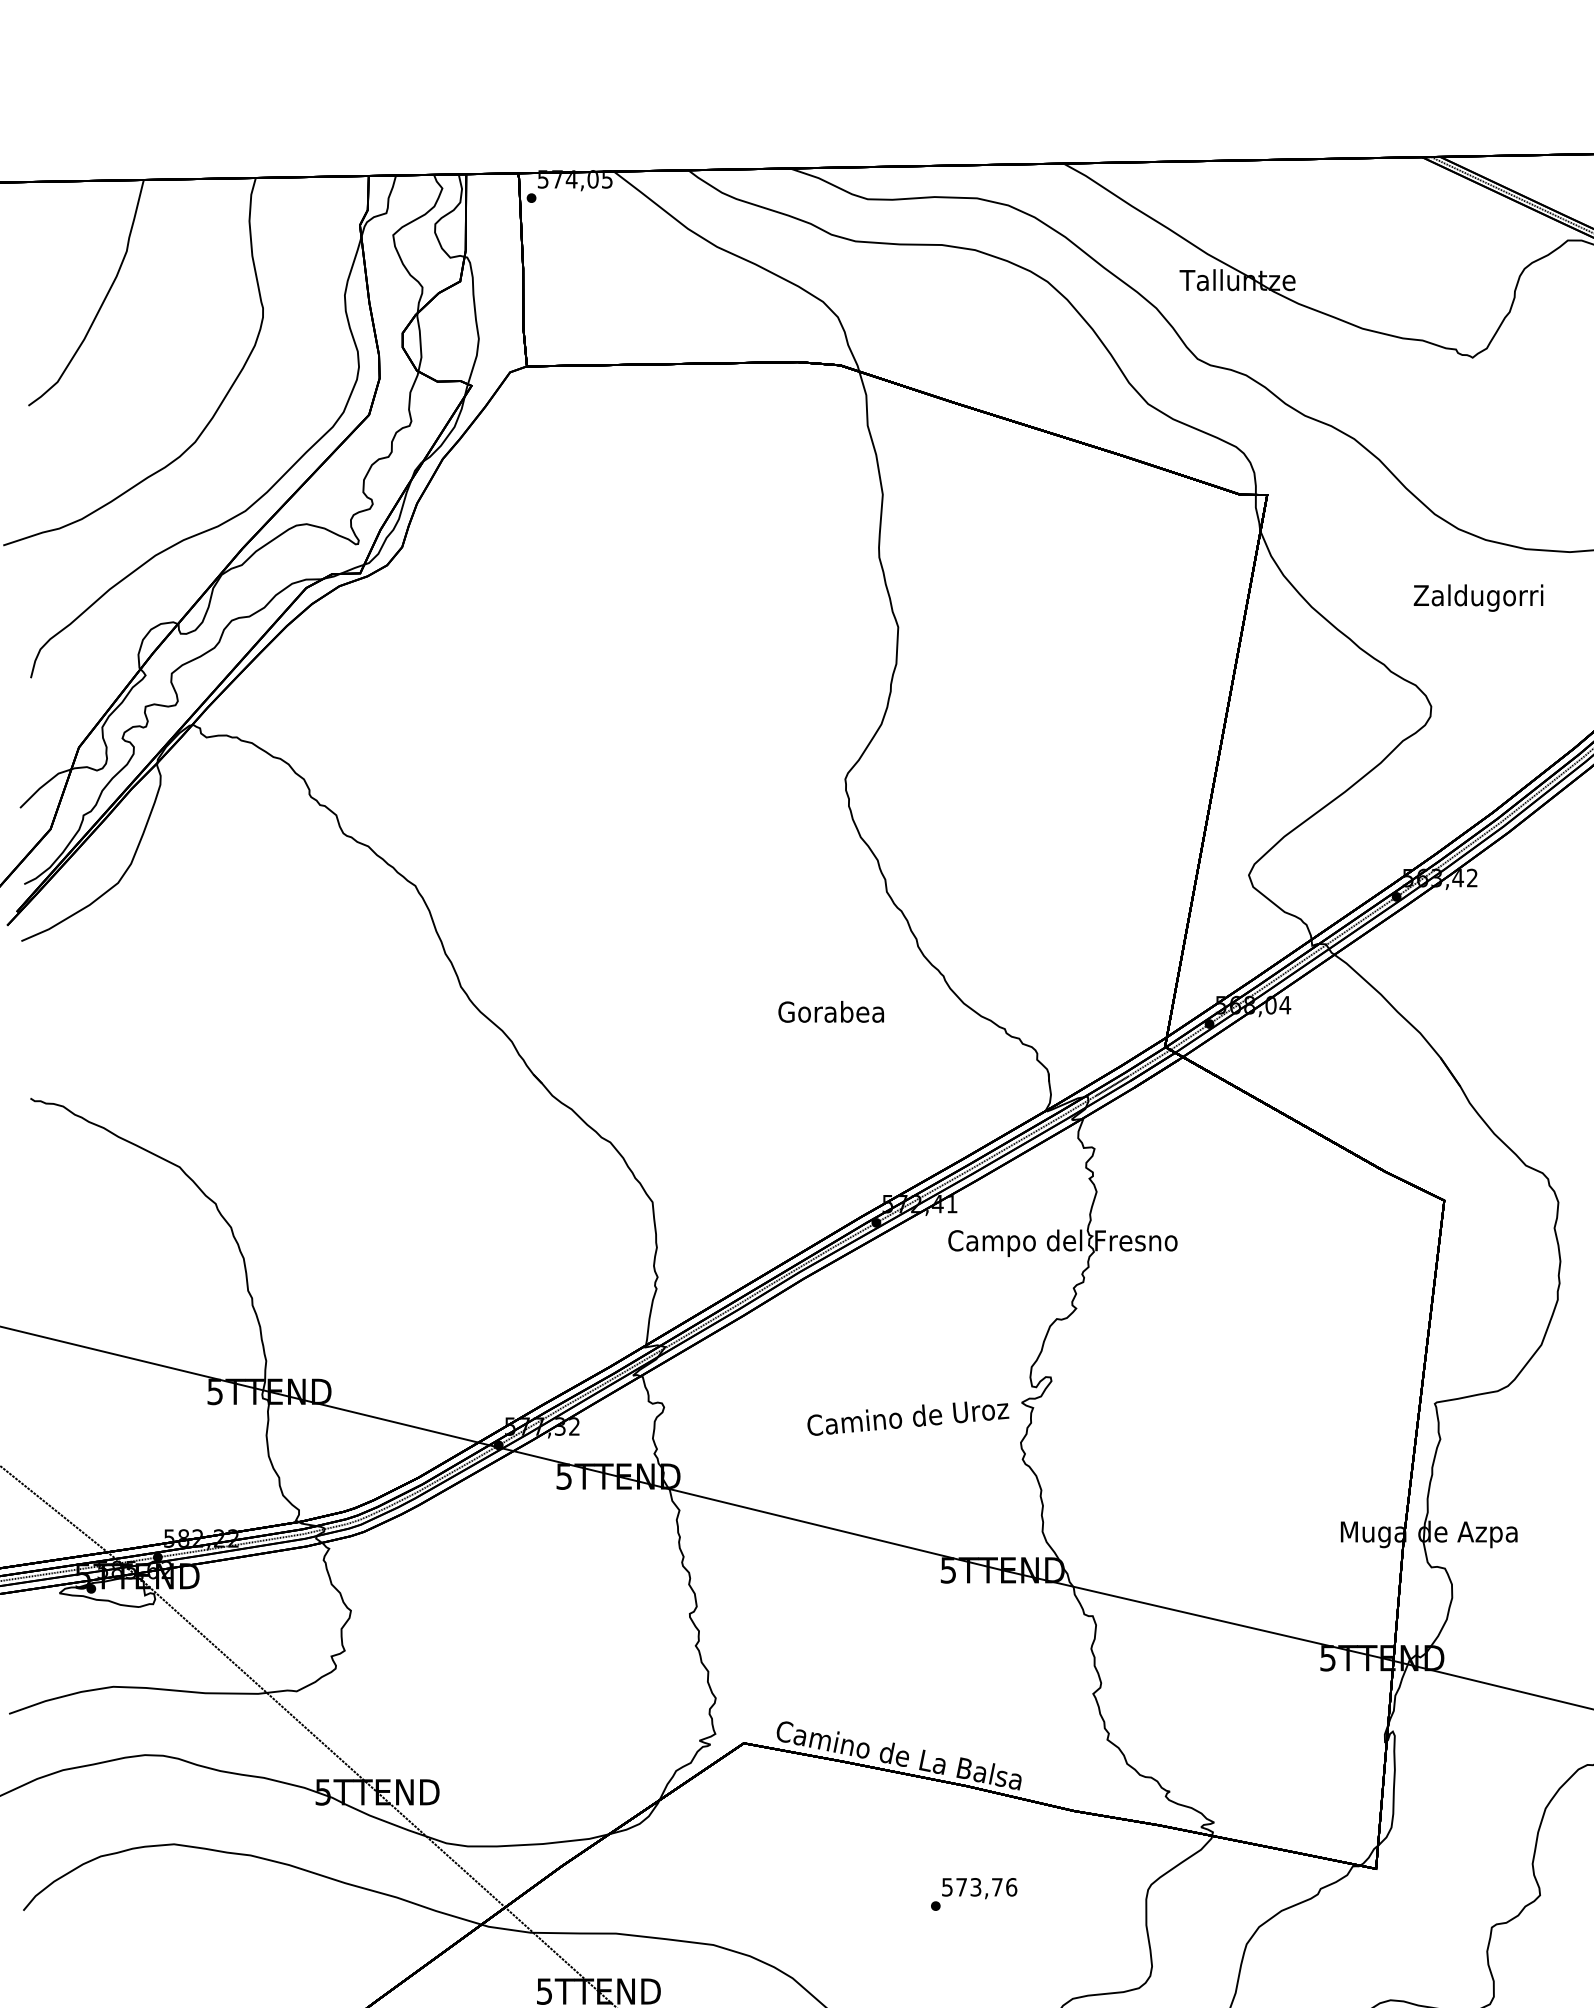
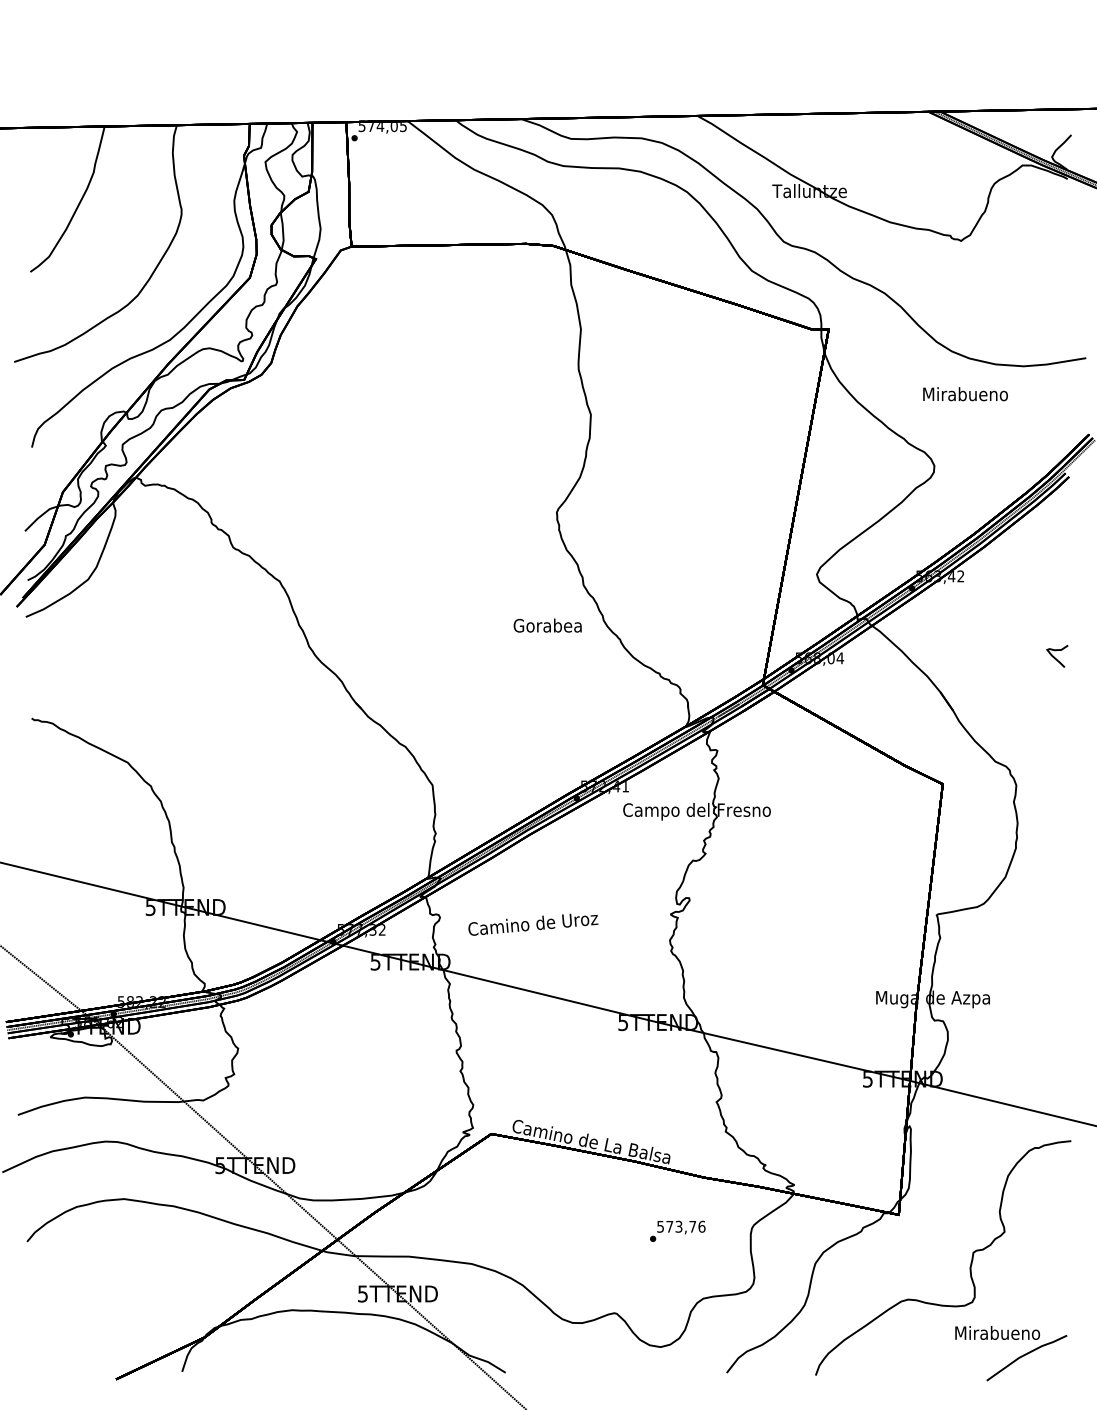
text: (1479, 597) -> (965, 395), Zaldugorri -> Mirabueno
text: (830, 1011) -> (547, 625), moved
text: (908, 1418) -> (533, 924), moved
text: (973, 1893) -> (677, 1230), moved

